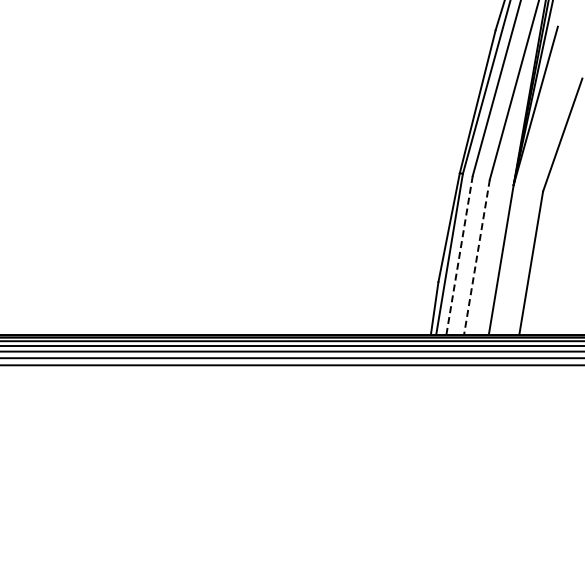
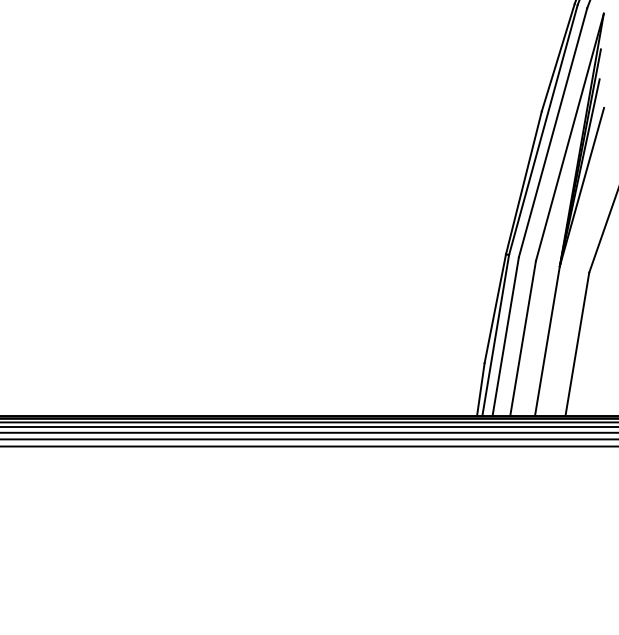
line: (459, 255) -> (505, 336), dashed -> solid
line: (477, 257) -> (523, 338), dashed -> solid

